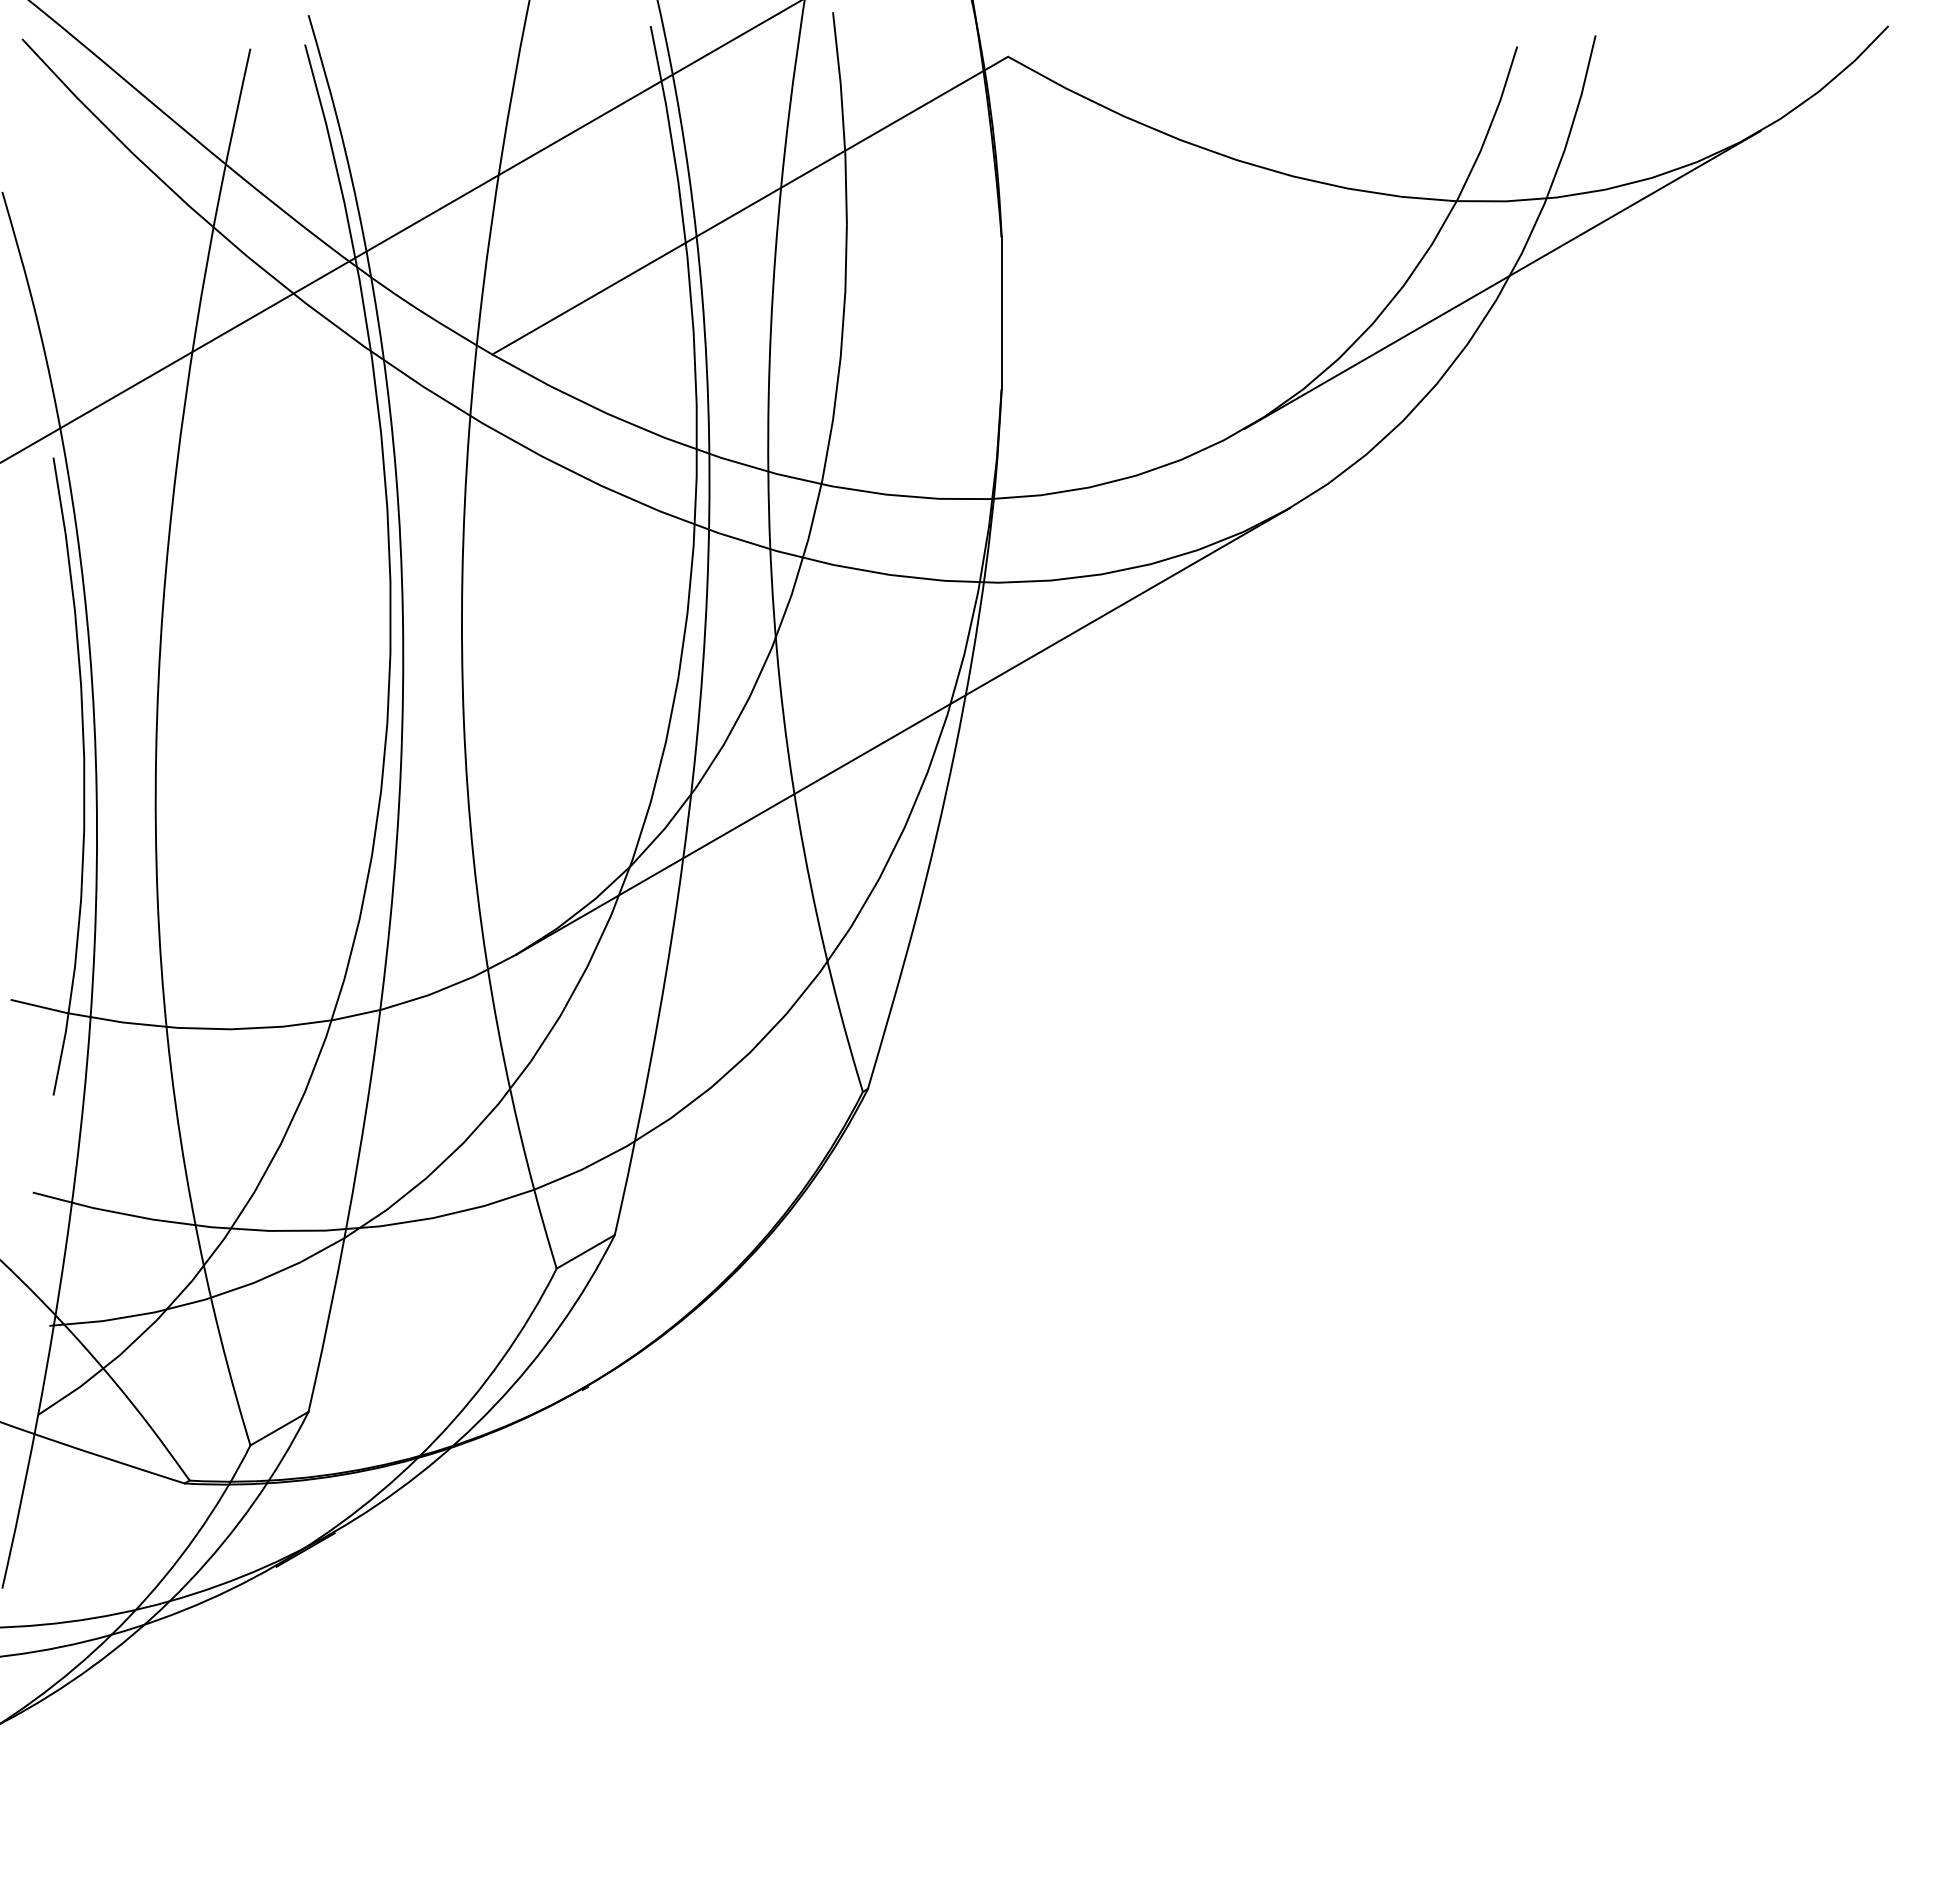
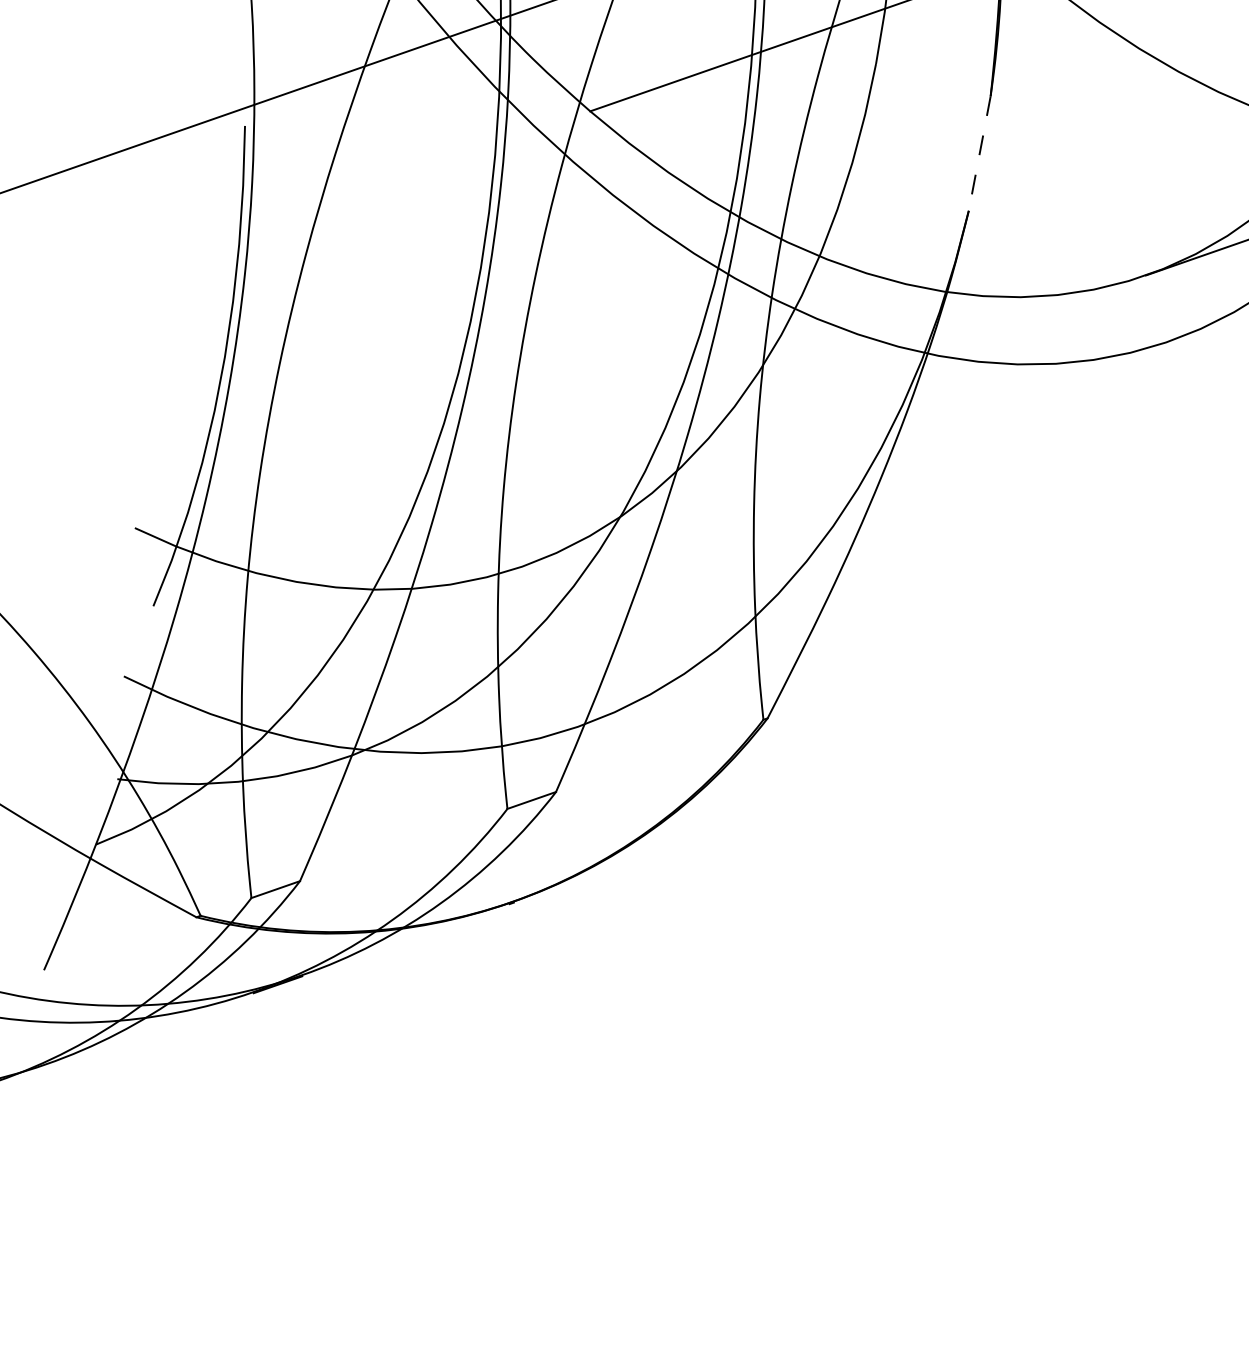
line: (1001, 313) -> (979, 153), solid -> dashed
line: (903, 731) -> (845, 454), removed

